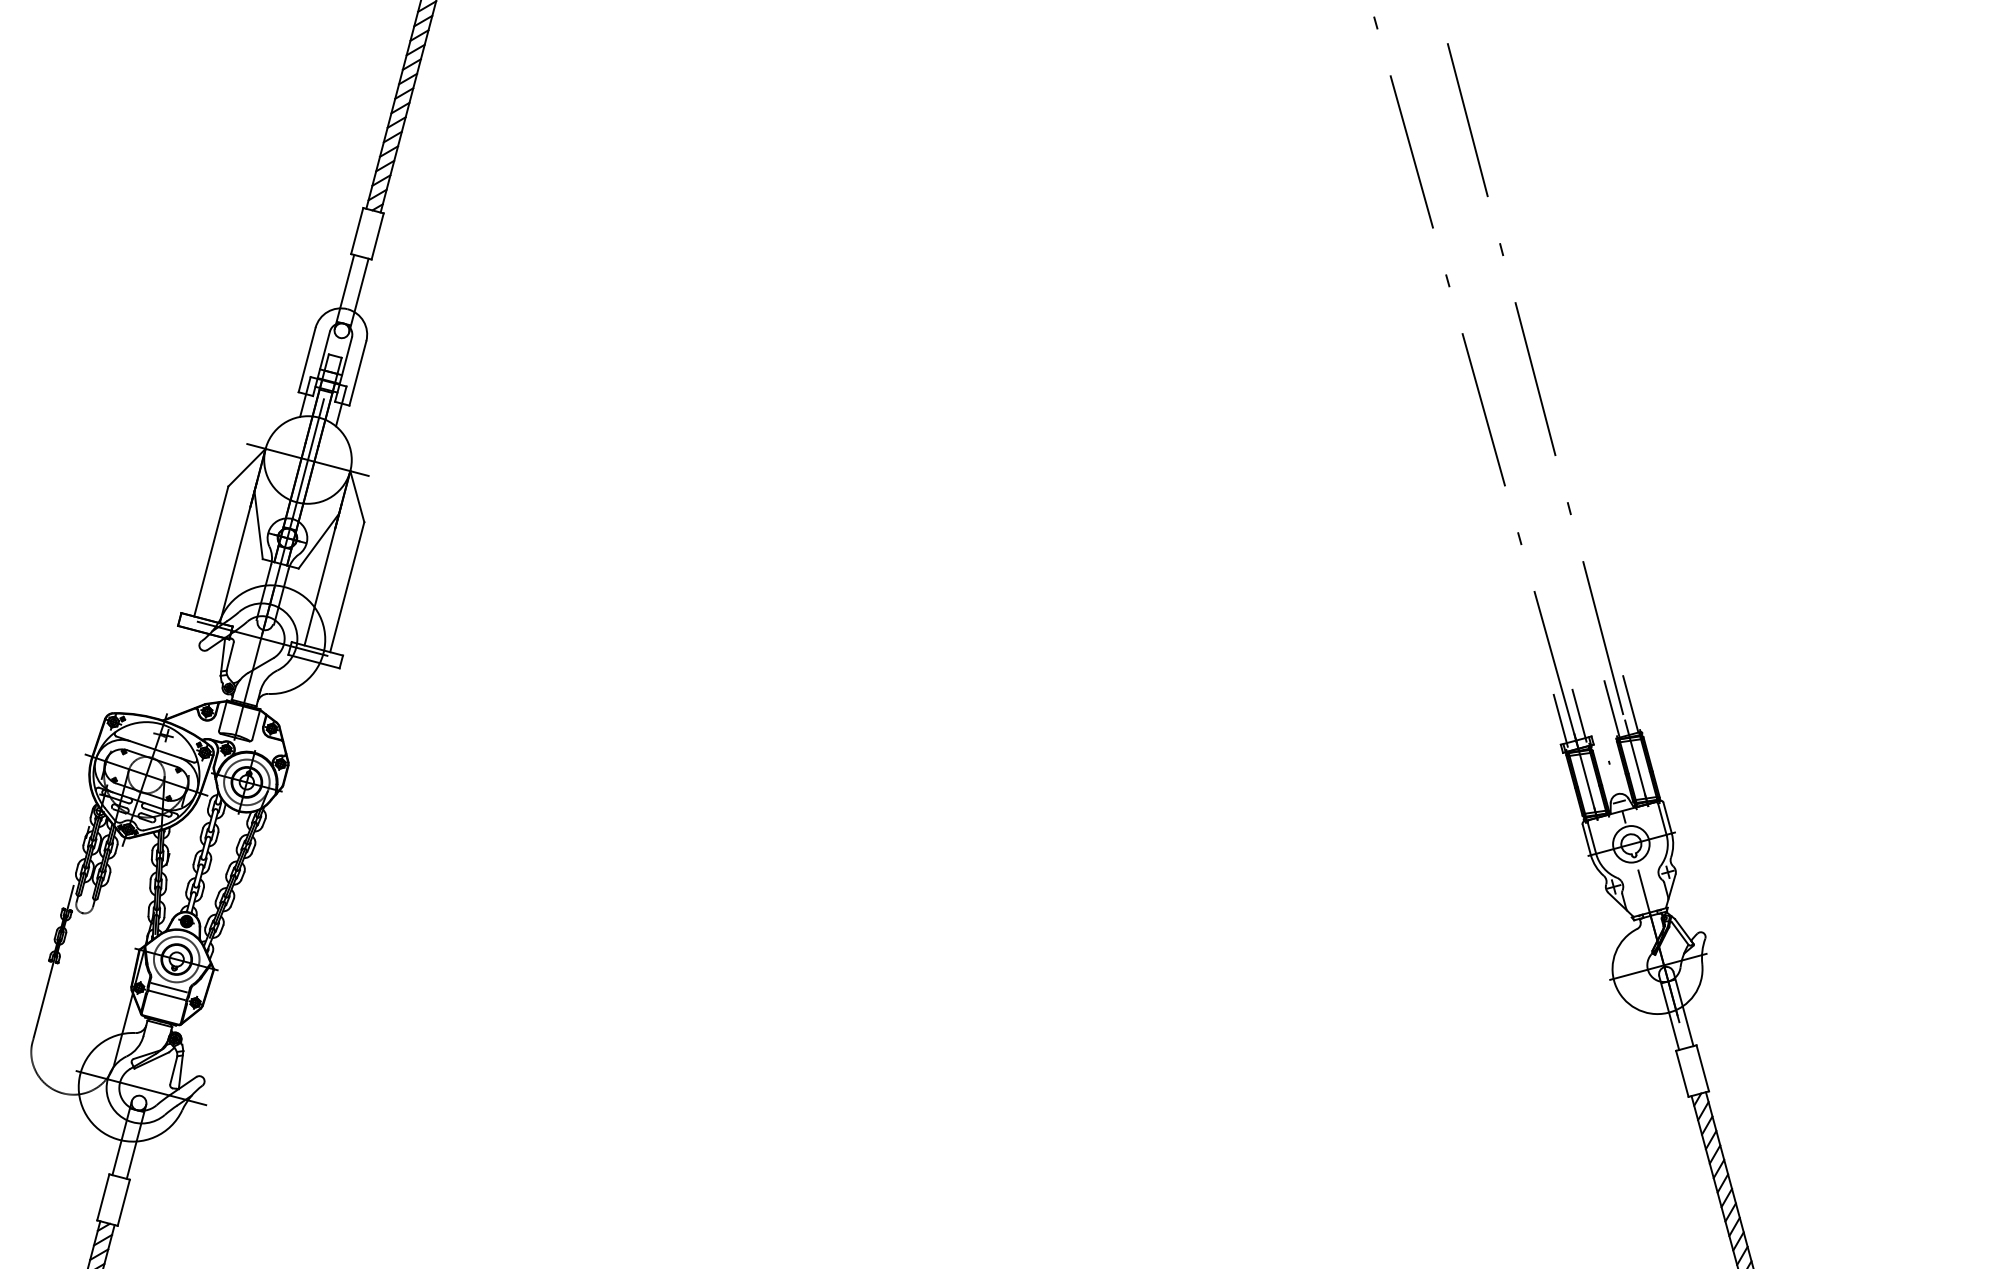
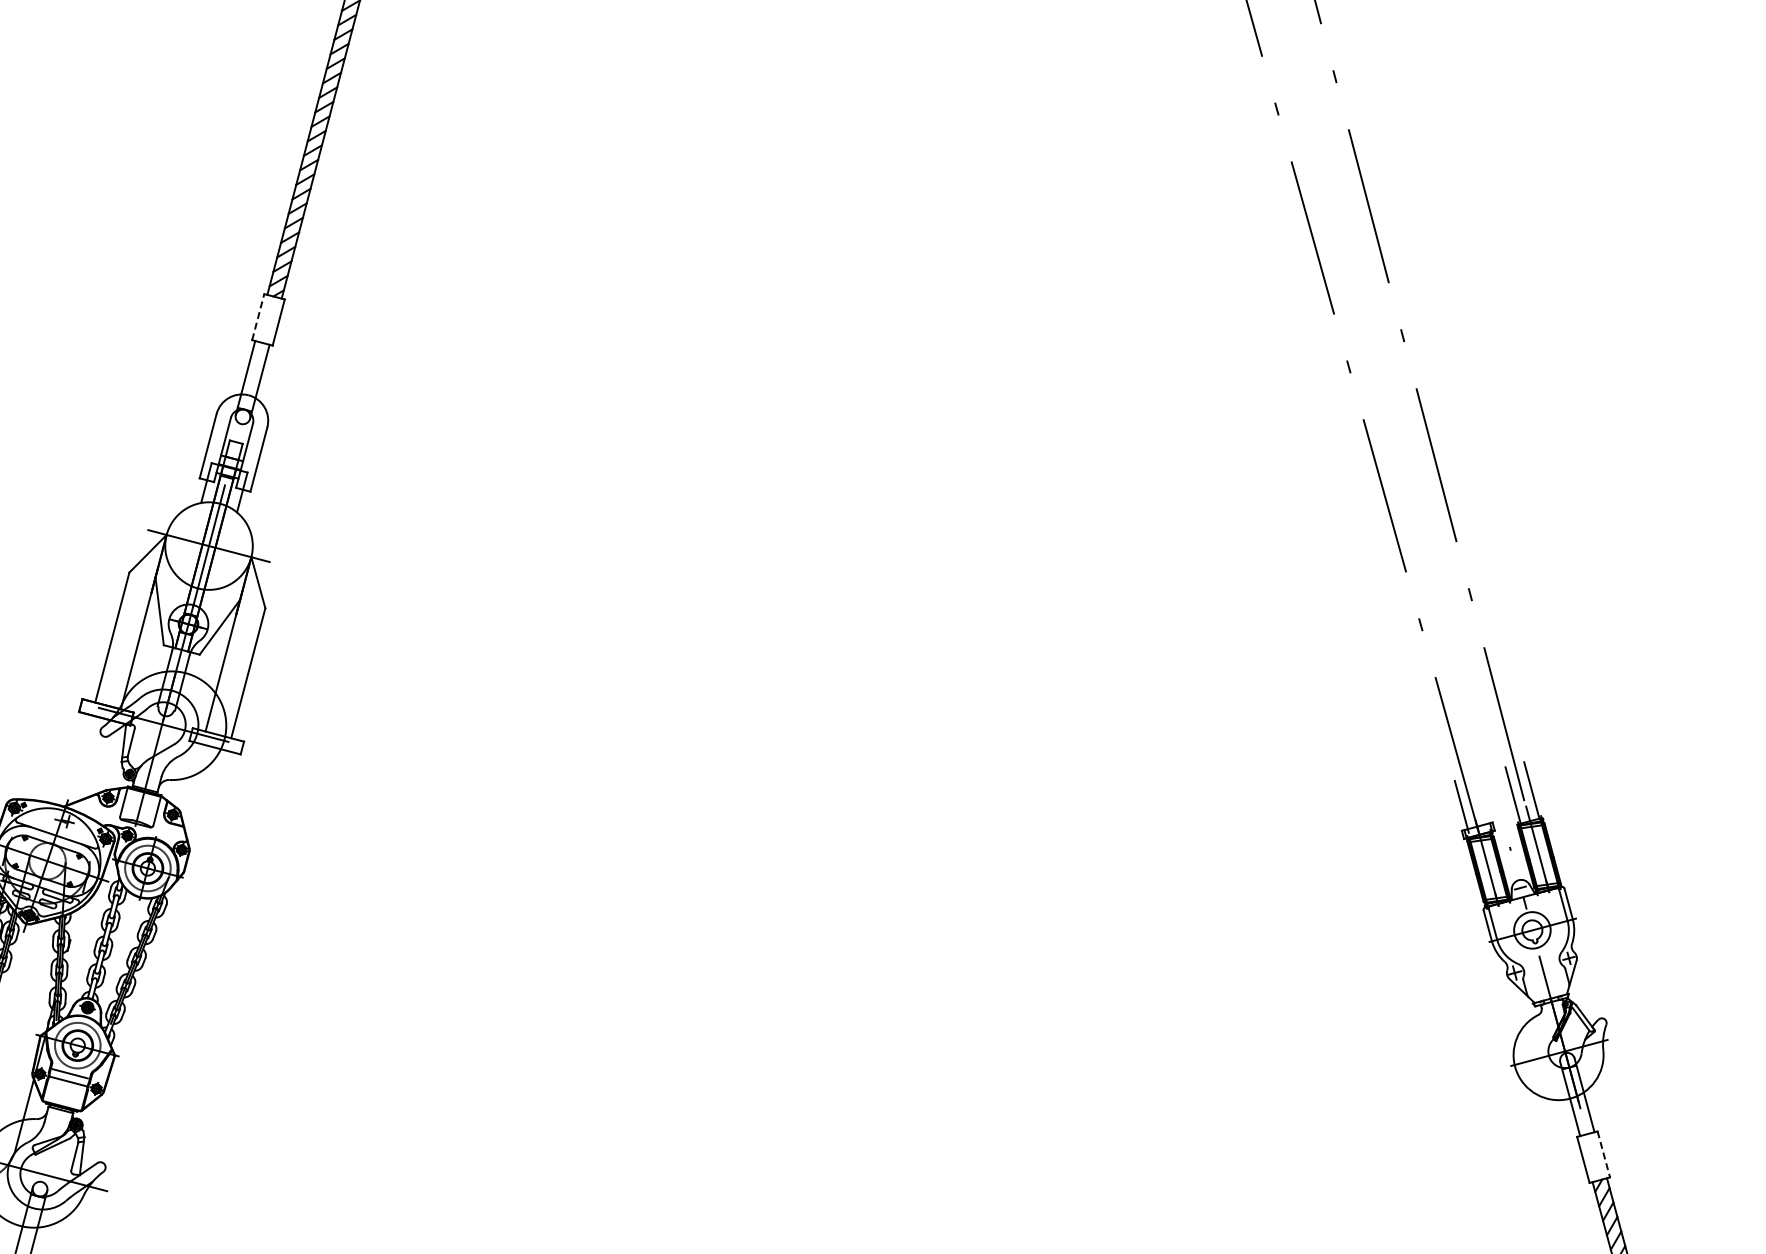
line: (357, 231) -> (258, 317), solid -> dashed
line: (1579, 715) -> (1480, 801), removed
line: (1702, 1068) -> (1603, 1154), solid -> dashed

